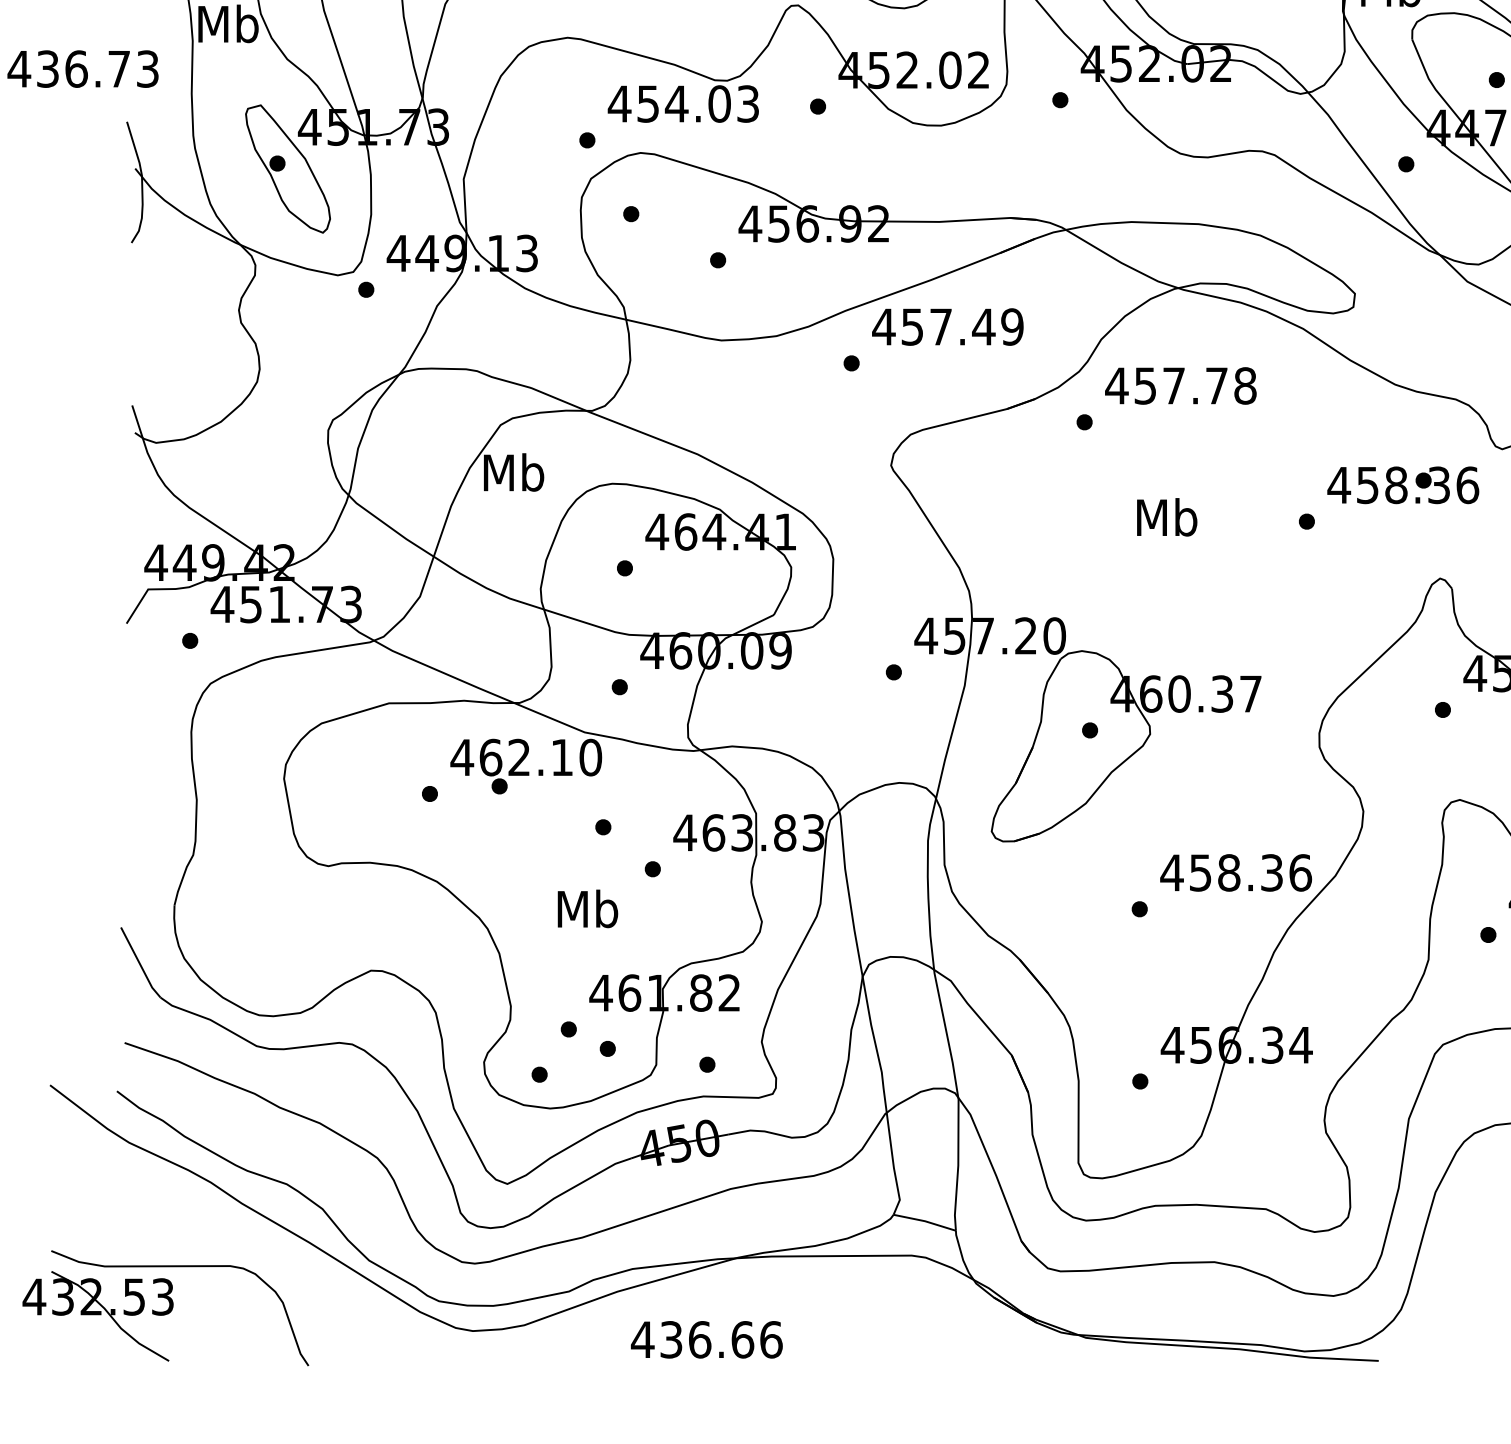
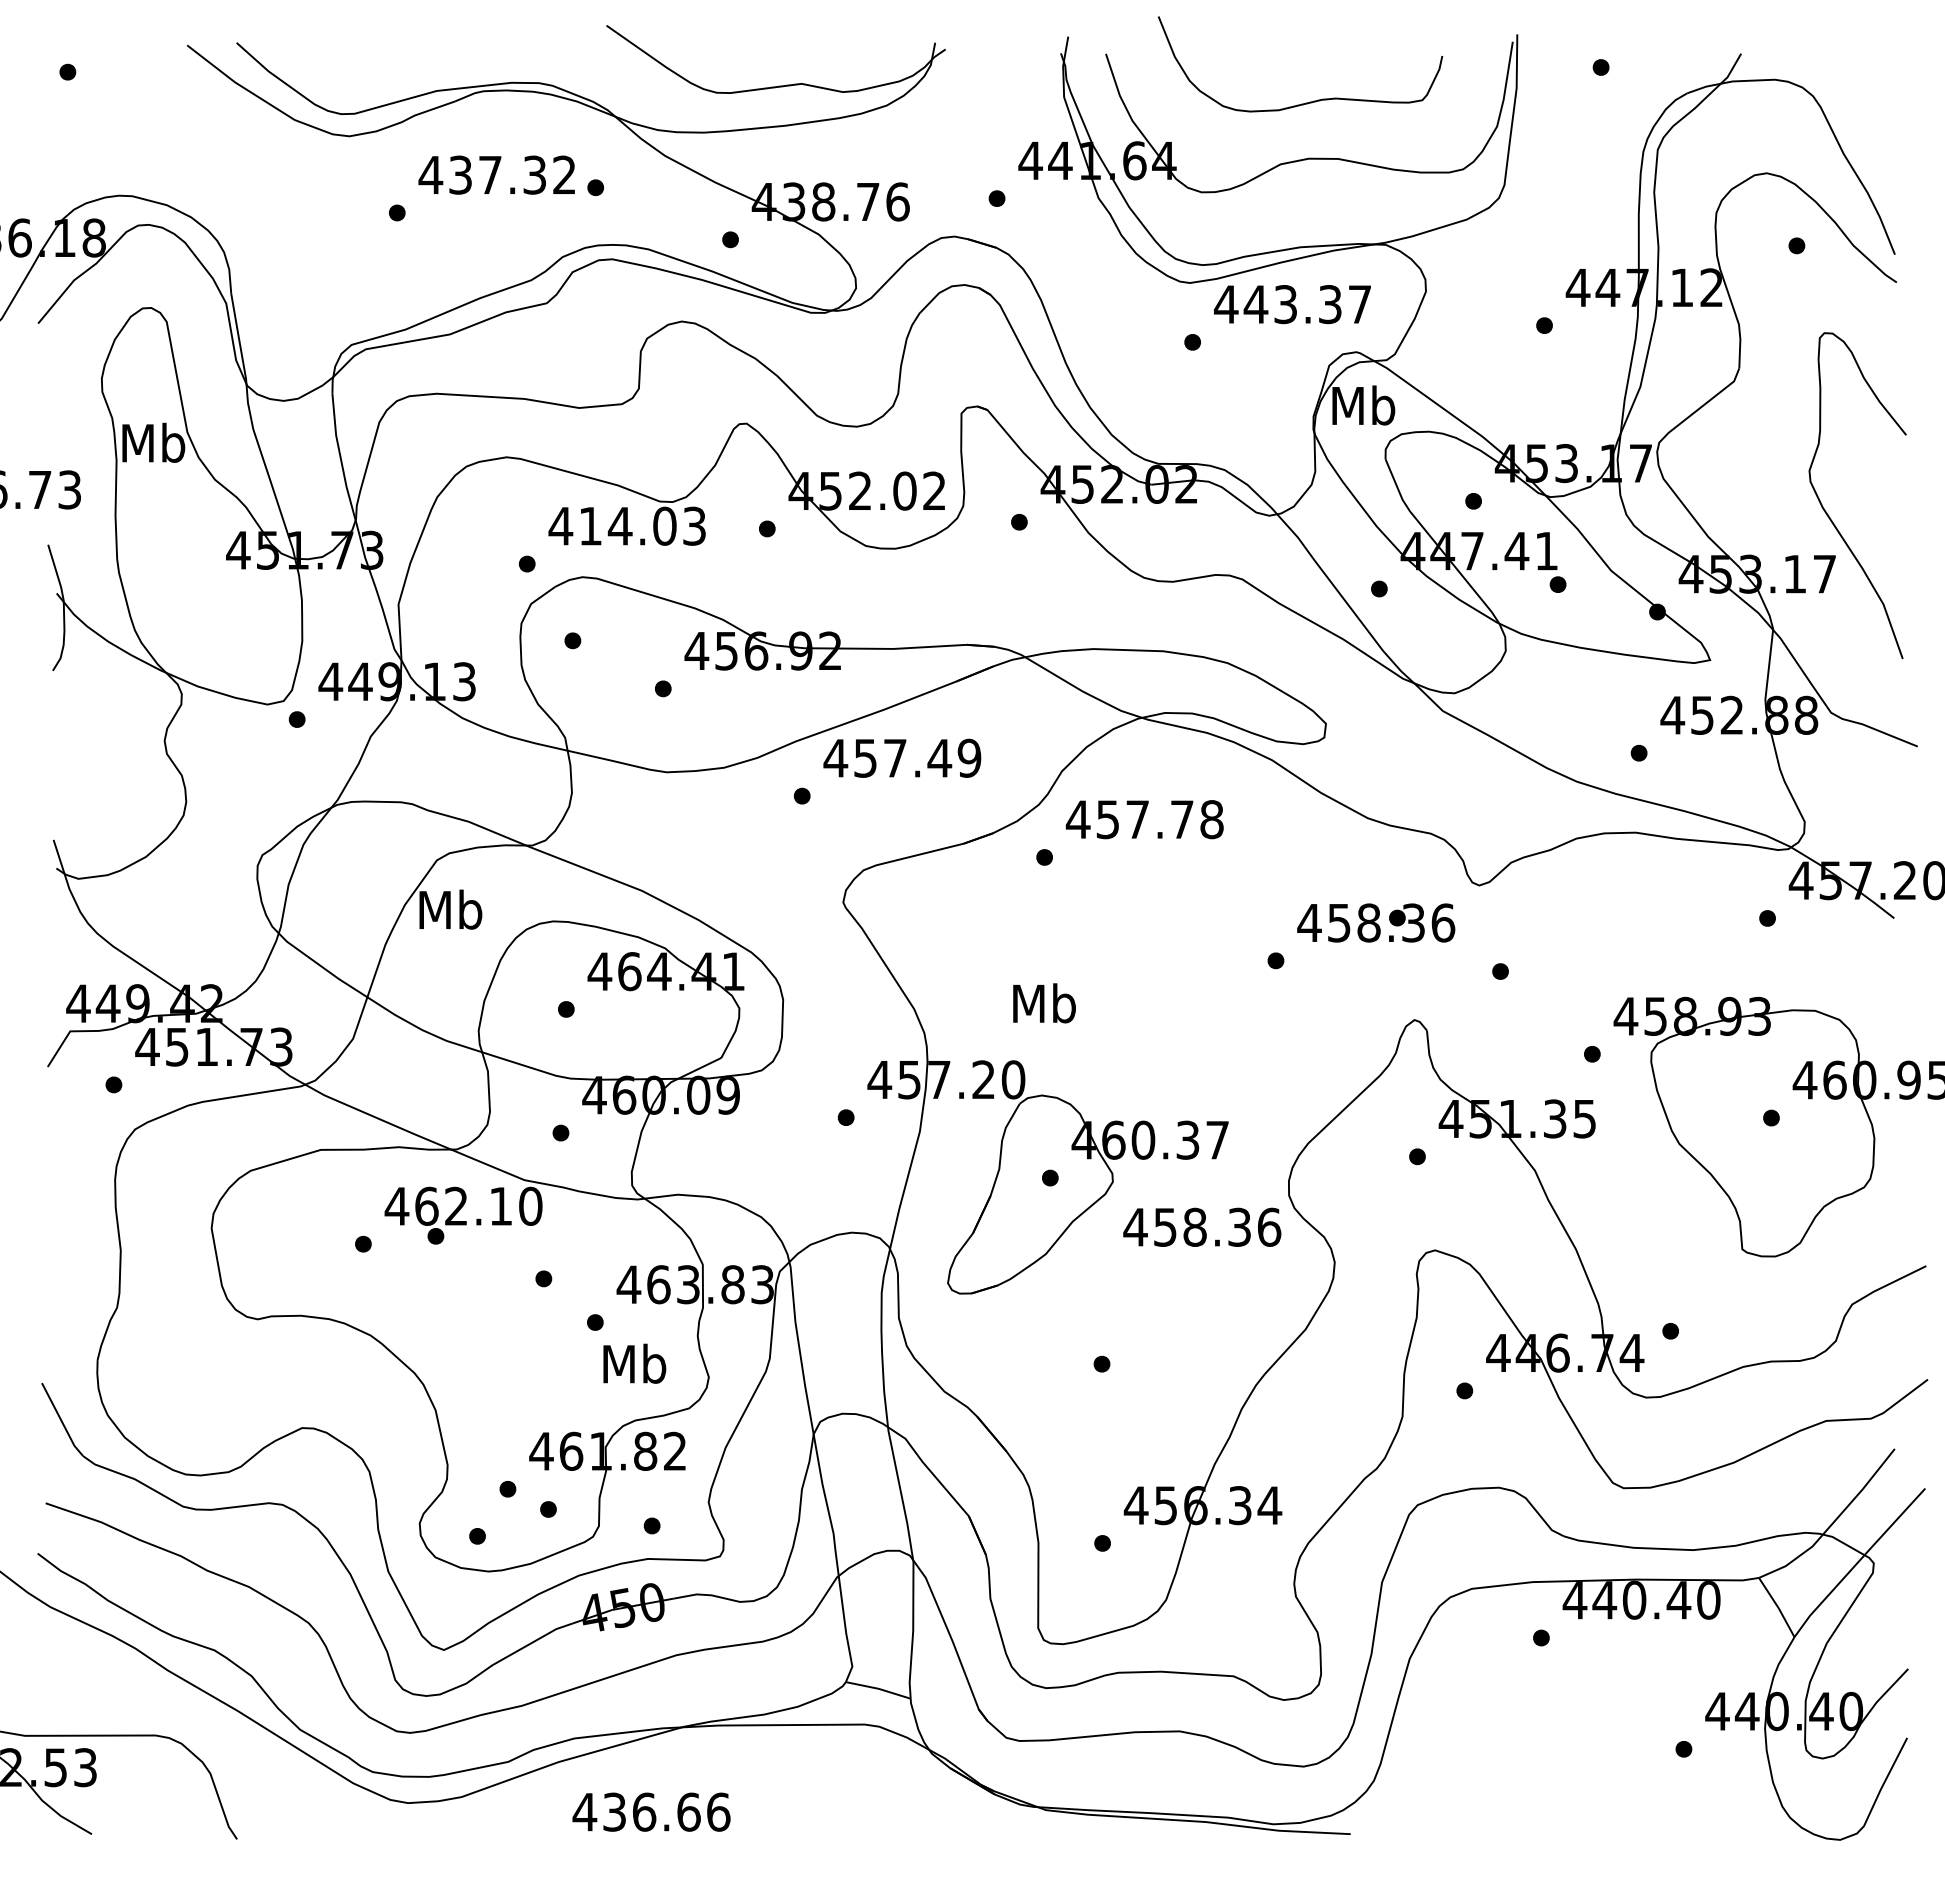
text: (648, 104) -> (590, 526), 454.03 -> 414.03
part: (287, 168) -> (215, 593), removed
text: (1167, 517) -> (1044, 1003), moved
text: (1236, 872) -> (1202, 1226), moved
text: (587, 908) -> (634, 1363), moved

